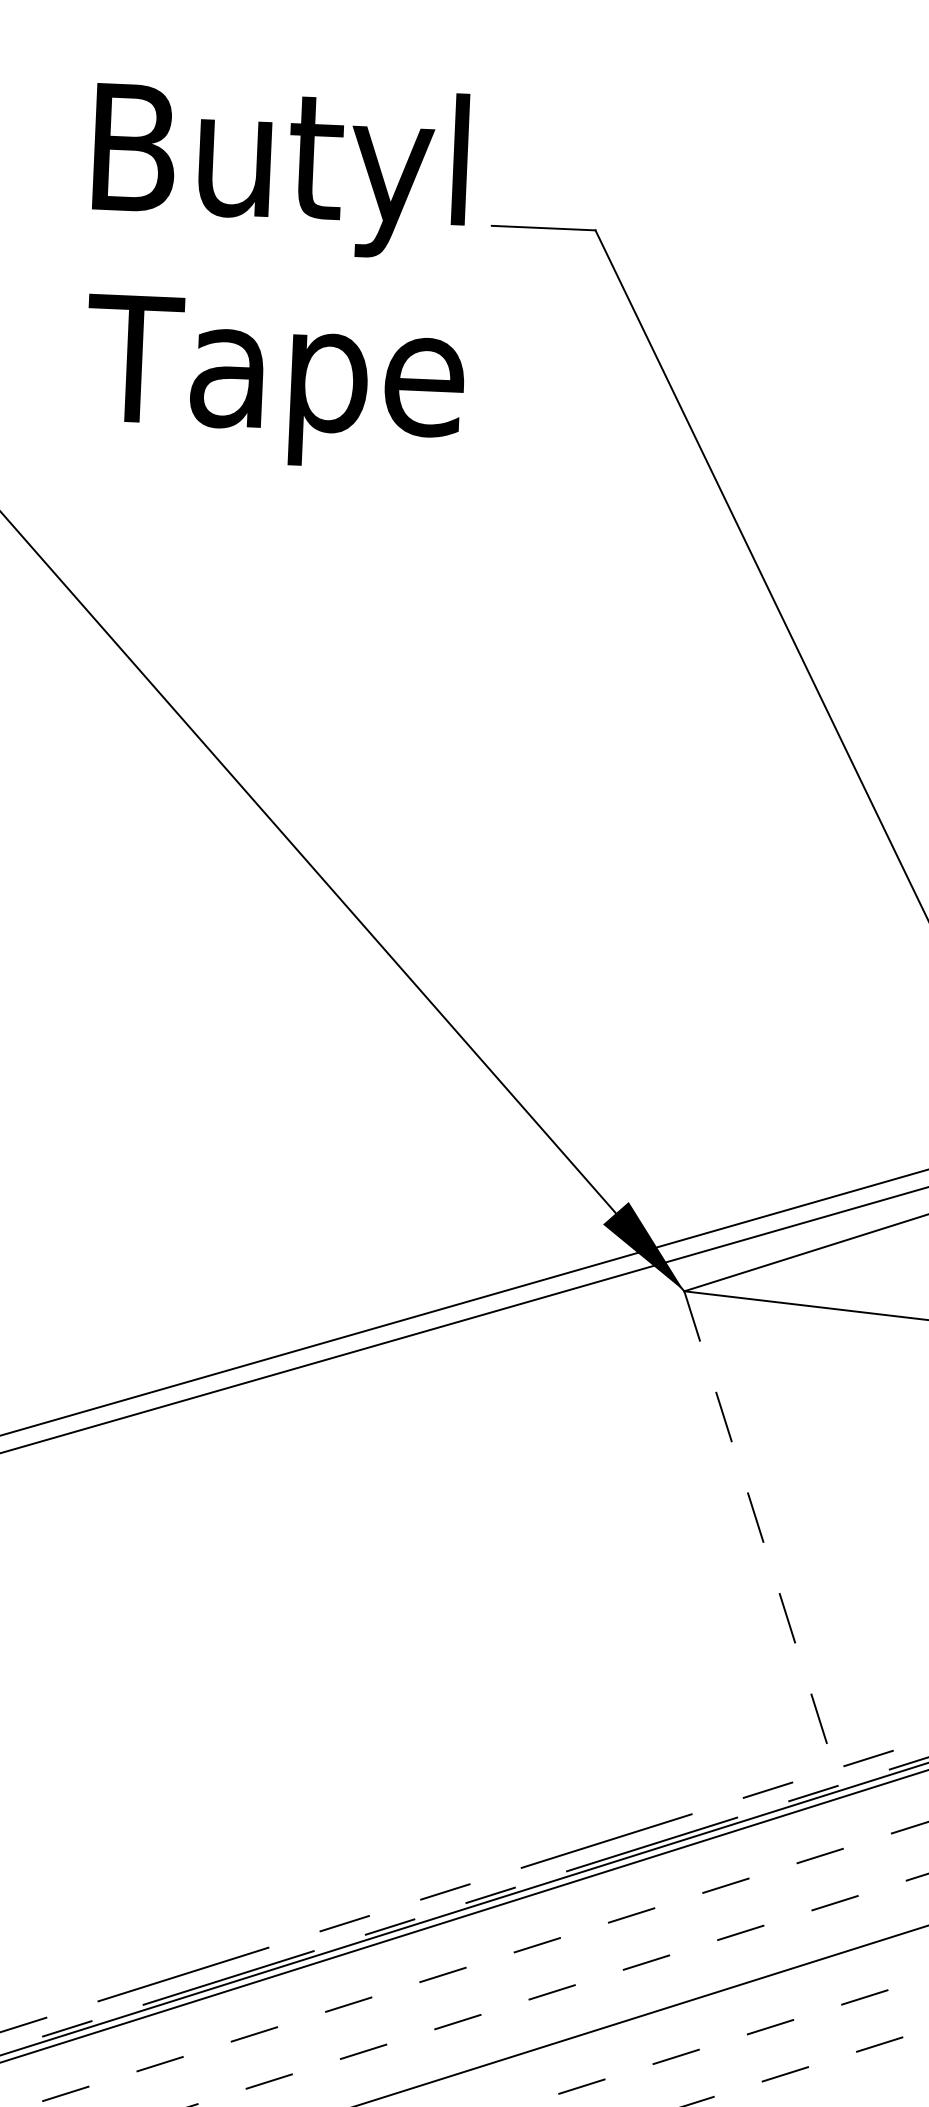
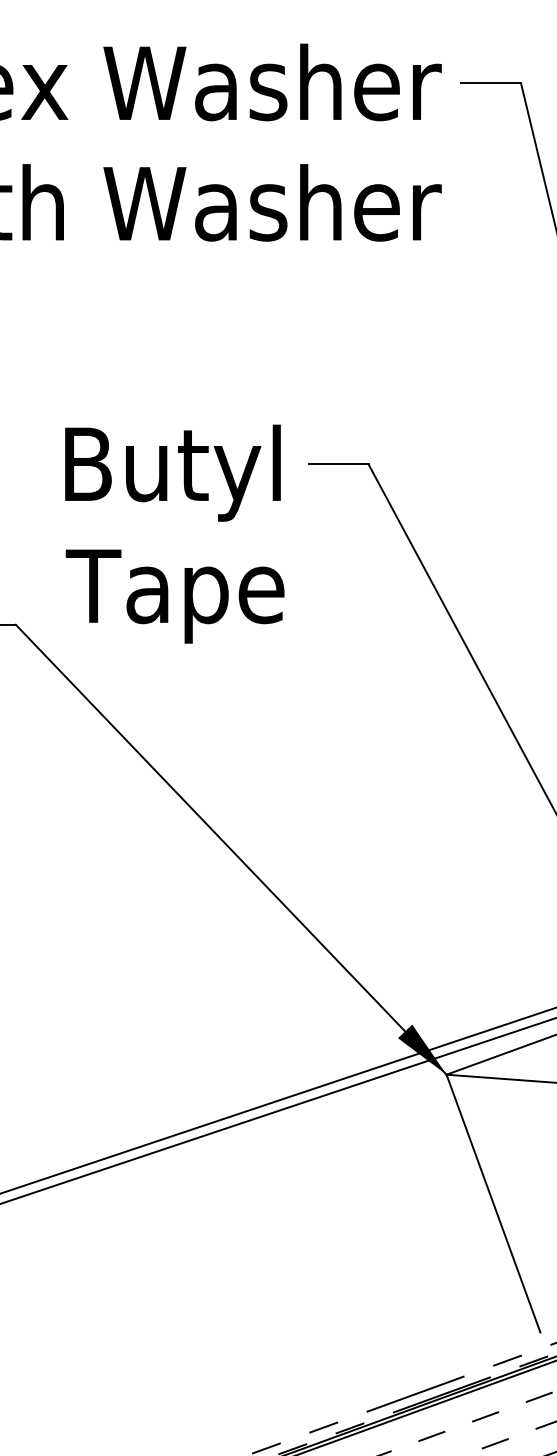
text: (278, 273) -> (174, 533), moved
line: (755, 1517) -> (493, 1203), dashed -> solid

